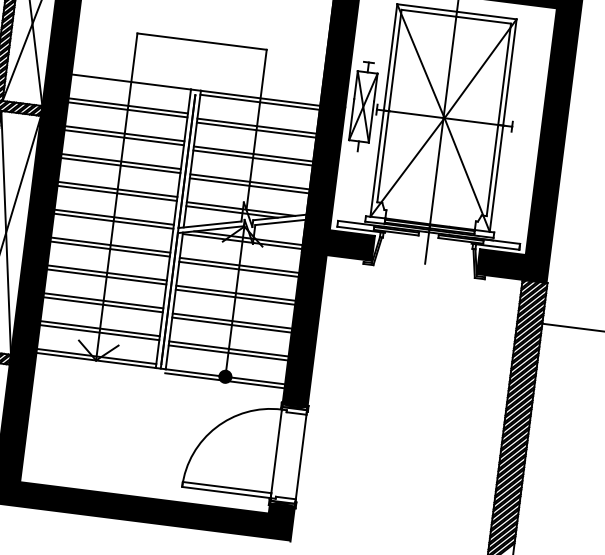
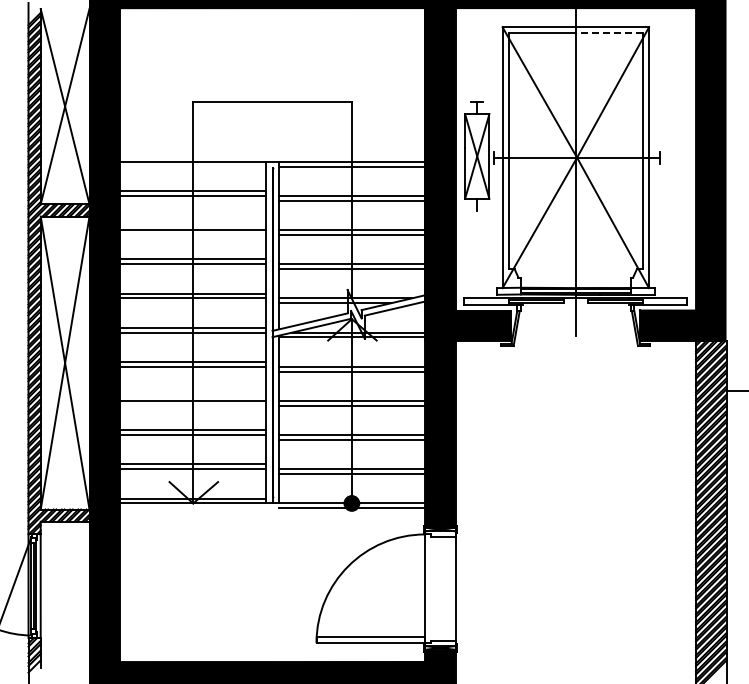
line: (483, 20) -> (609, 33), solid -> dashed
line: (124, 133) -> (193, 225), removed
line: (107, 273) -> (193, 396), removed

